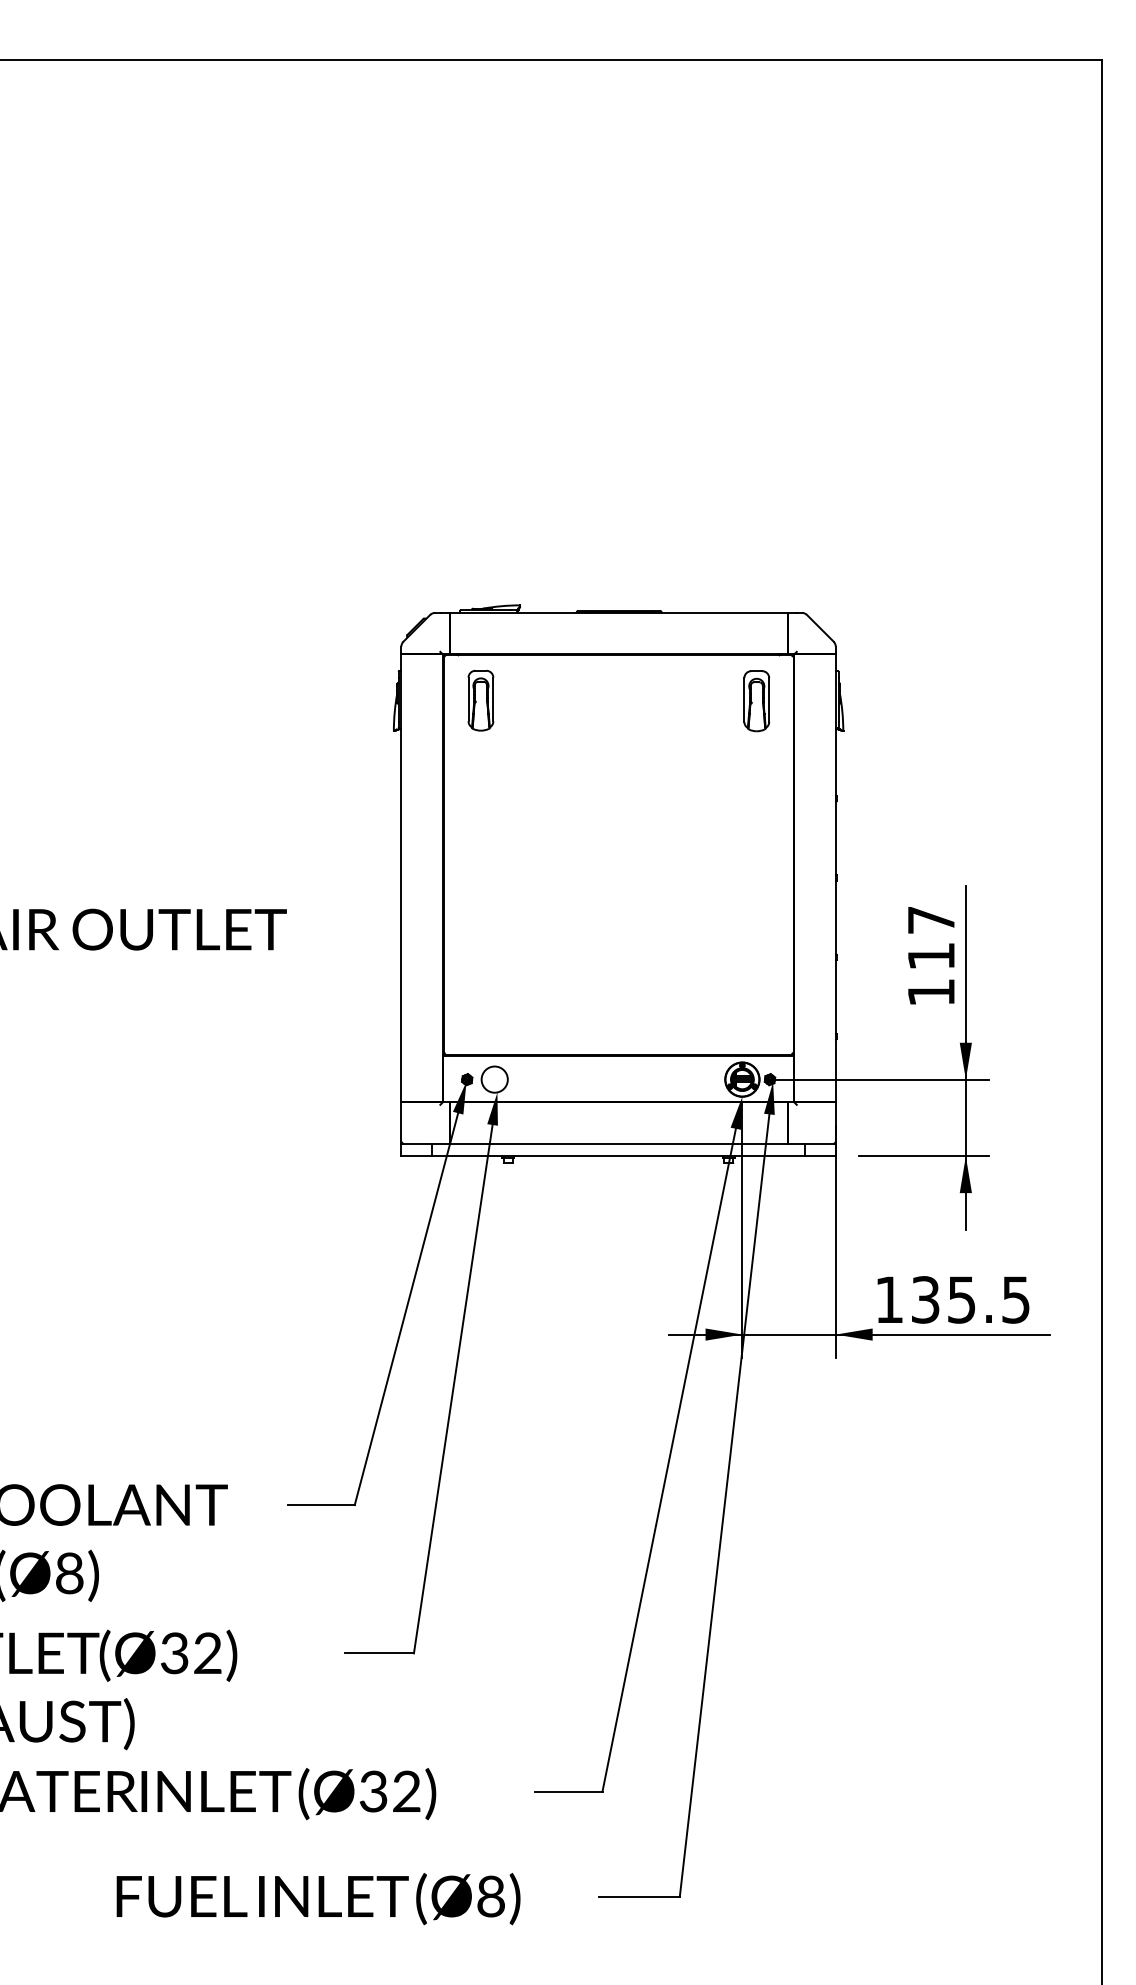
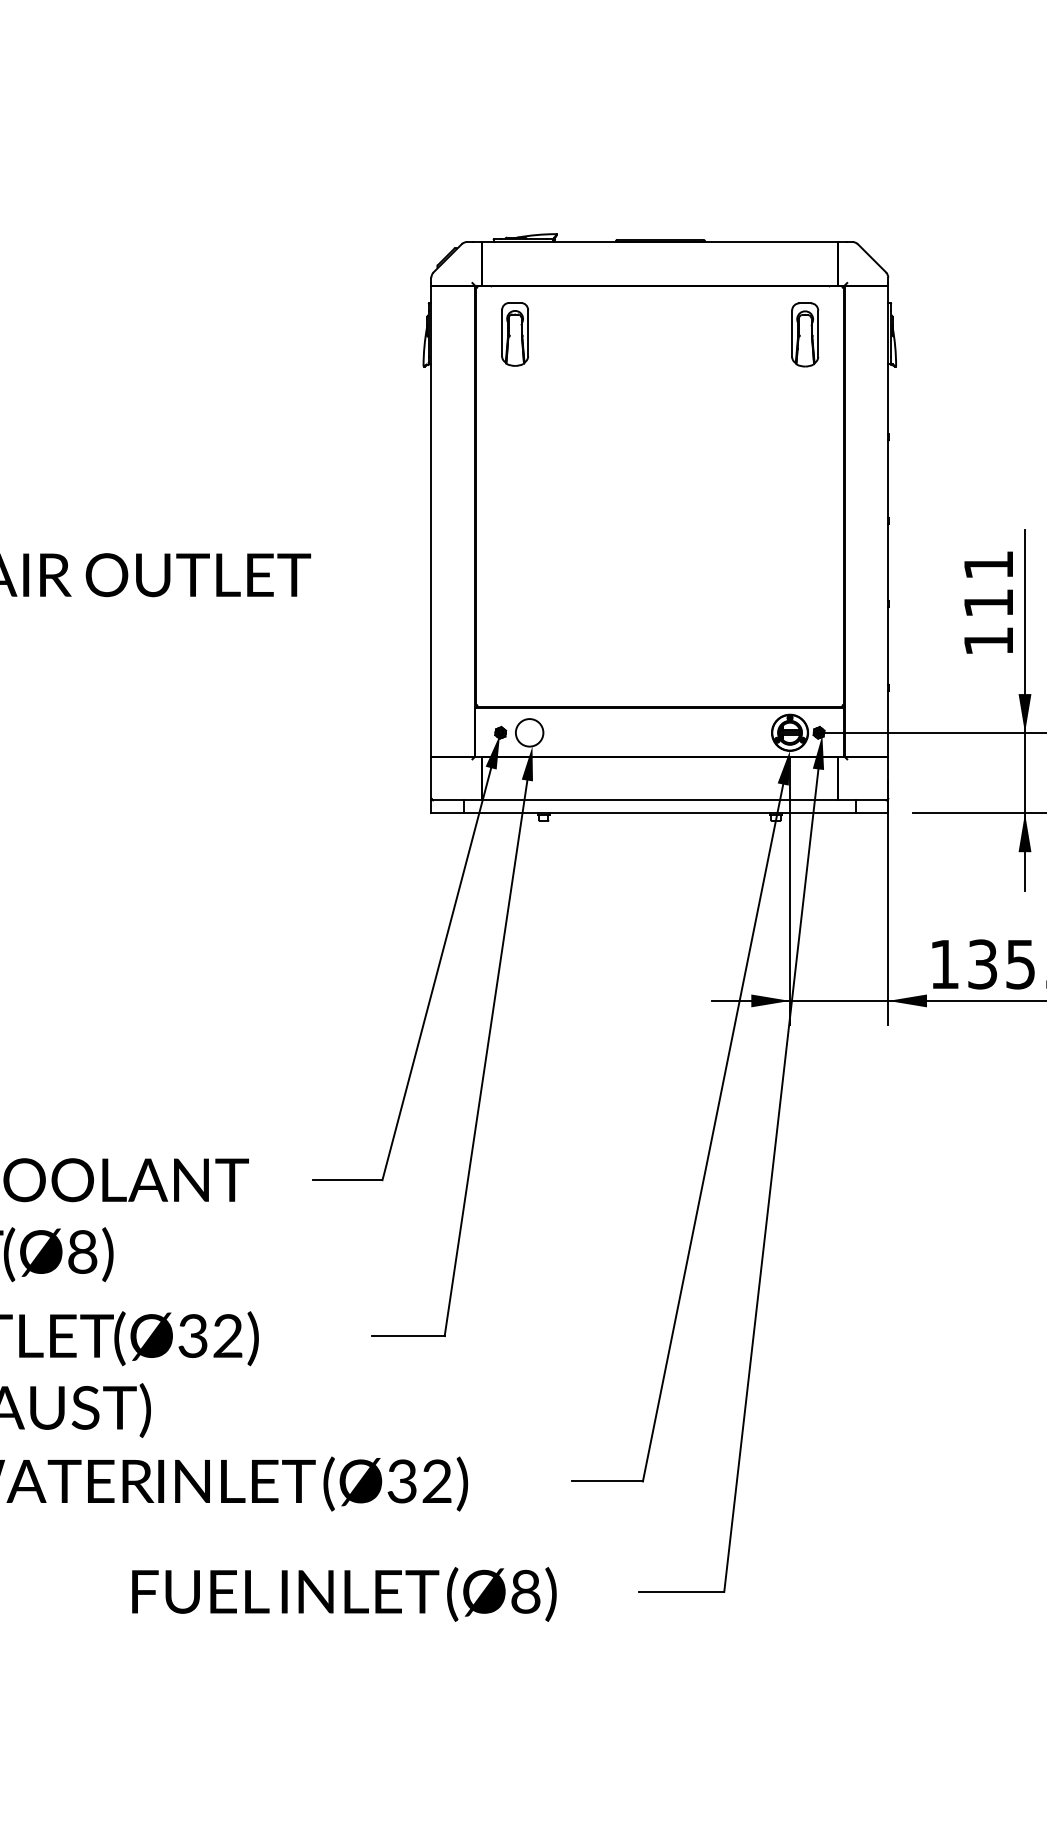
text: (931, 920) -> (988, 565), 117 -> 111

